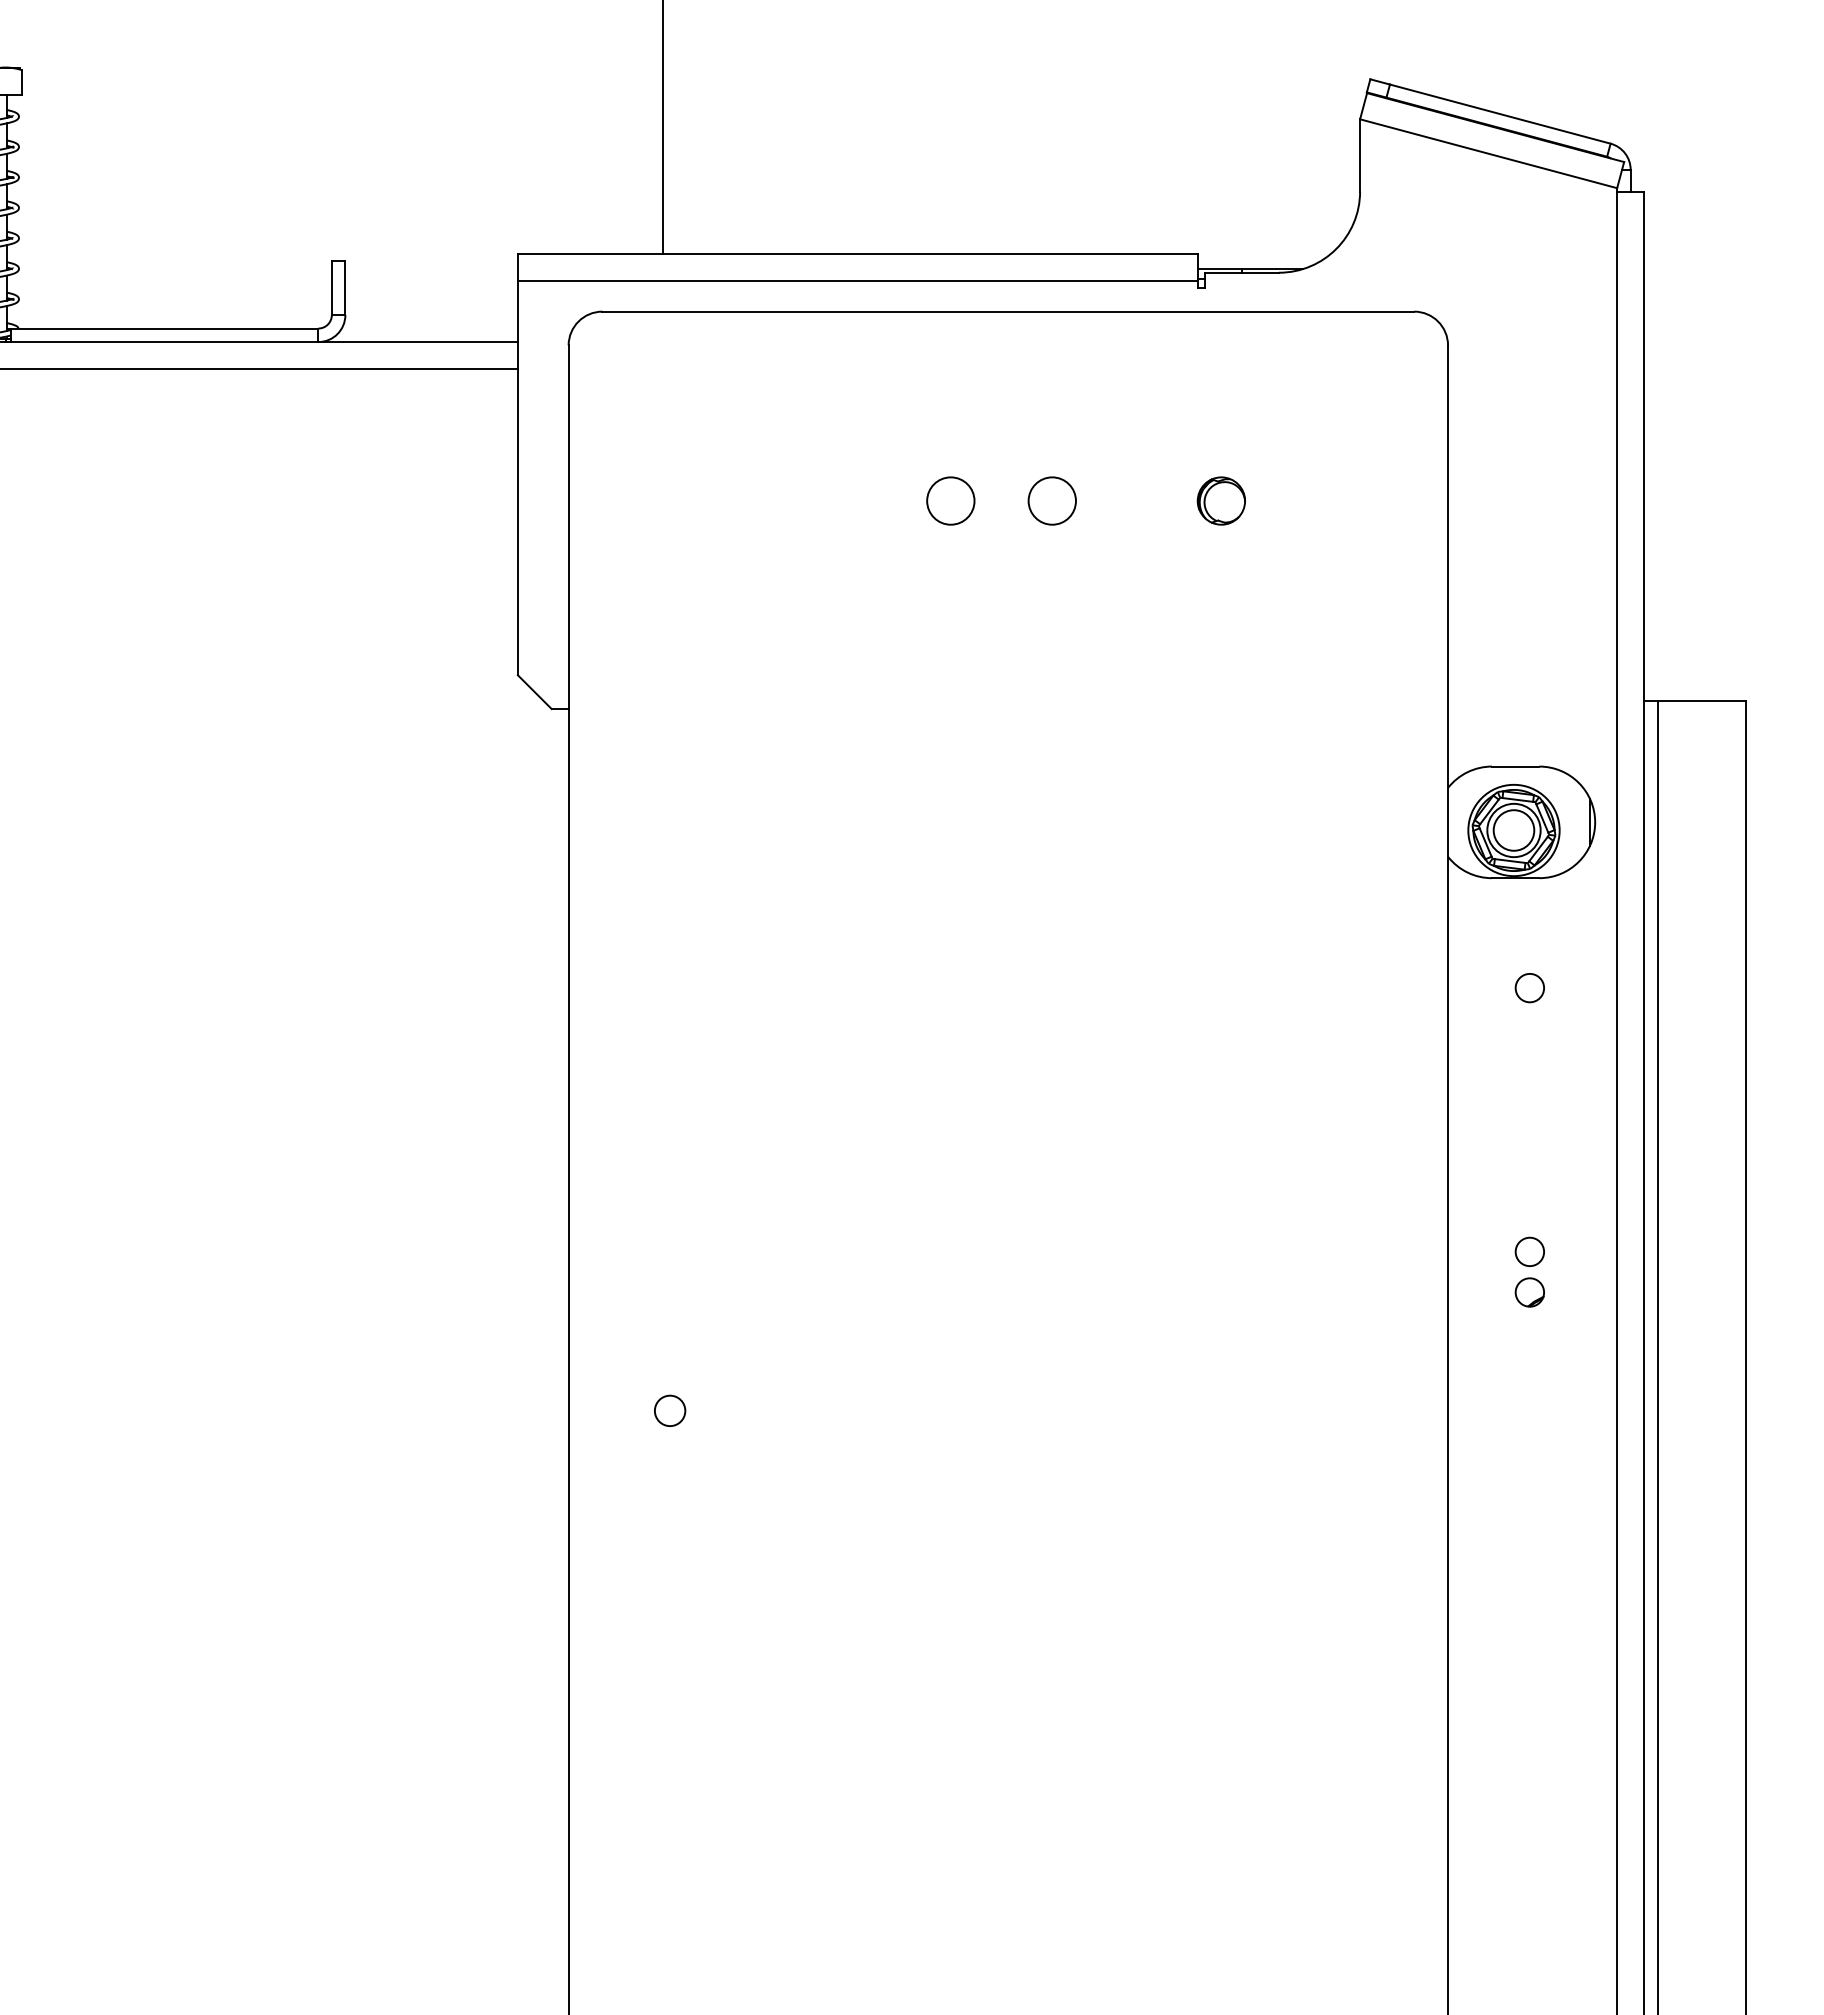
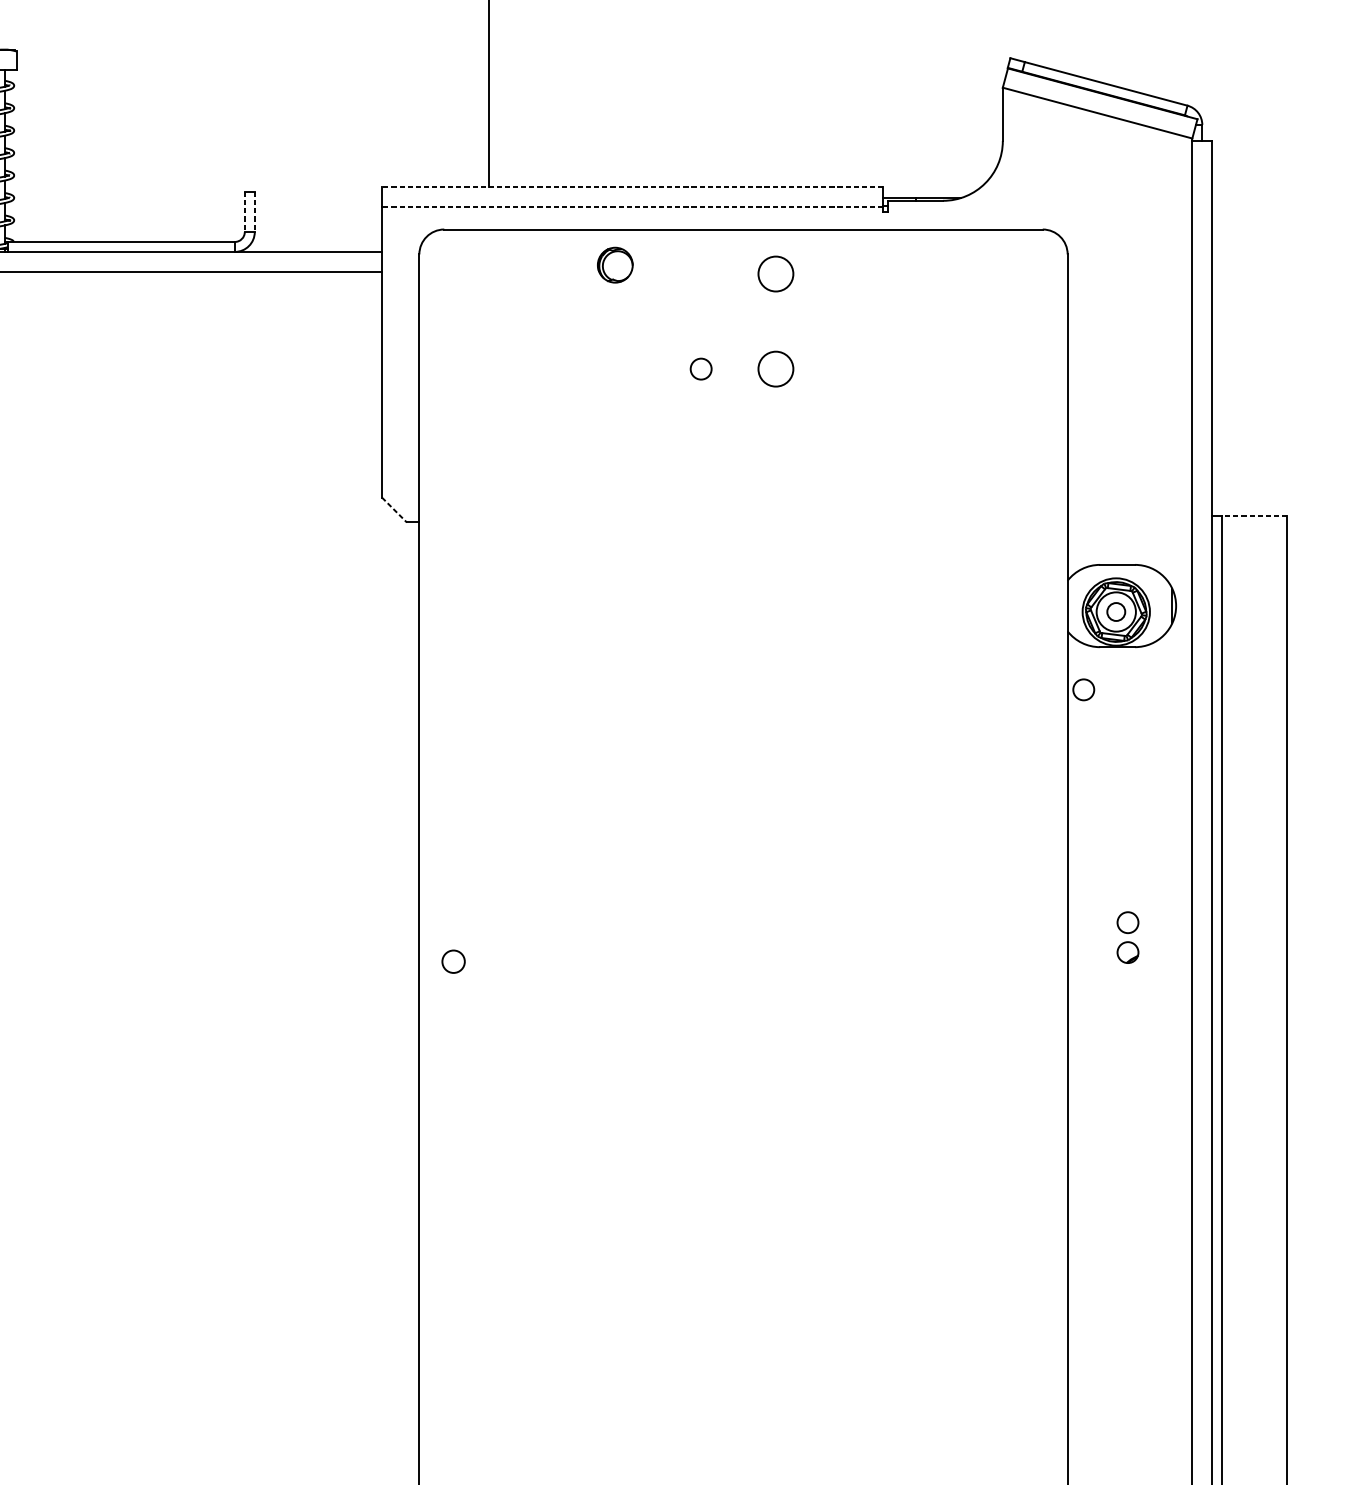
line: (857, 254) -> (632, 187), solid -> dashed
line: (857, 281) -> (632, 207), solid -> dashed
line: (331, 288) -> (244, 212), solid -> dashed
line: (345, 288) -> (254, 212), solid -> dashed
circle: (1051, 371) -> (775, 273), added
circle: (950, 500) -> (700, 368), size x0.6
part: (1220, 500) -> (614, 264), moved
line: (534, 692) -> (394, 510), solid -> dashed
line: (1701, 700) -> (1254, 516), solid -> dashed
circle: (1513, 830) -> (1115, 612), size x0.6
circle: (1529, 988) -> (1083, 690), moved
circle: (670, 1410) -> (453, 961), moved

